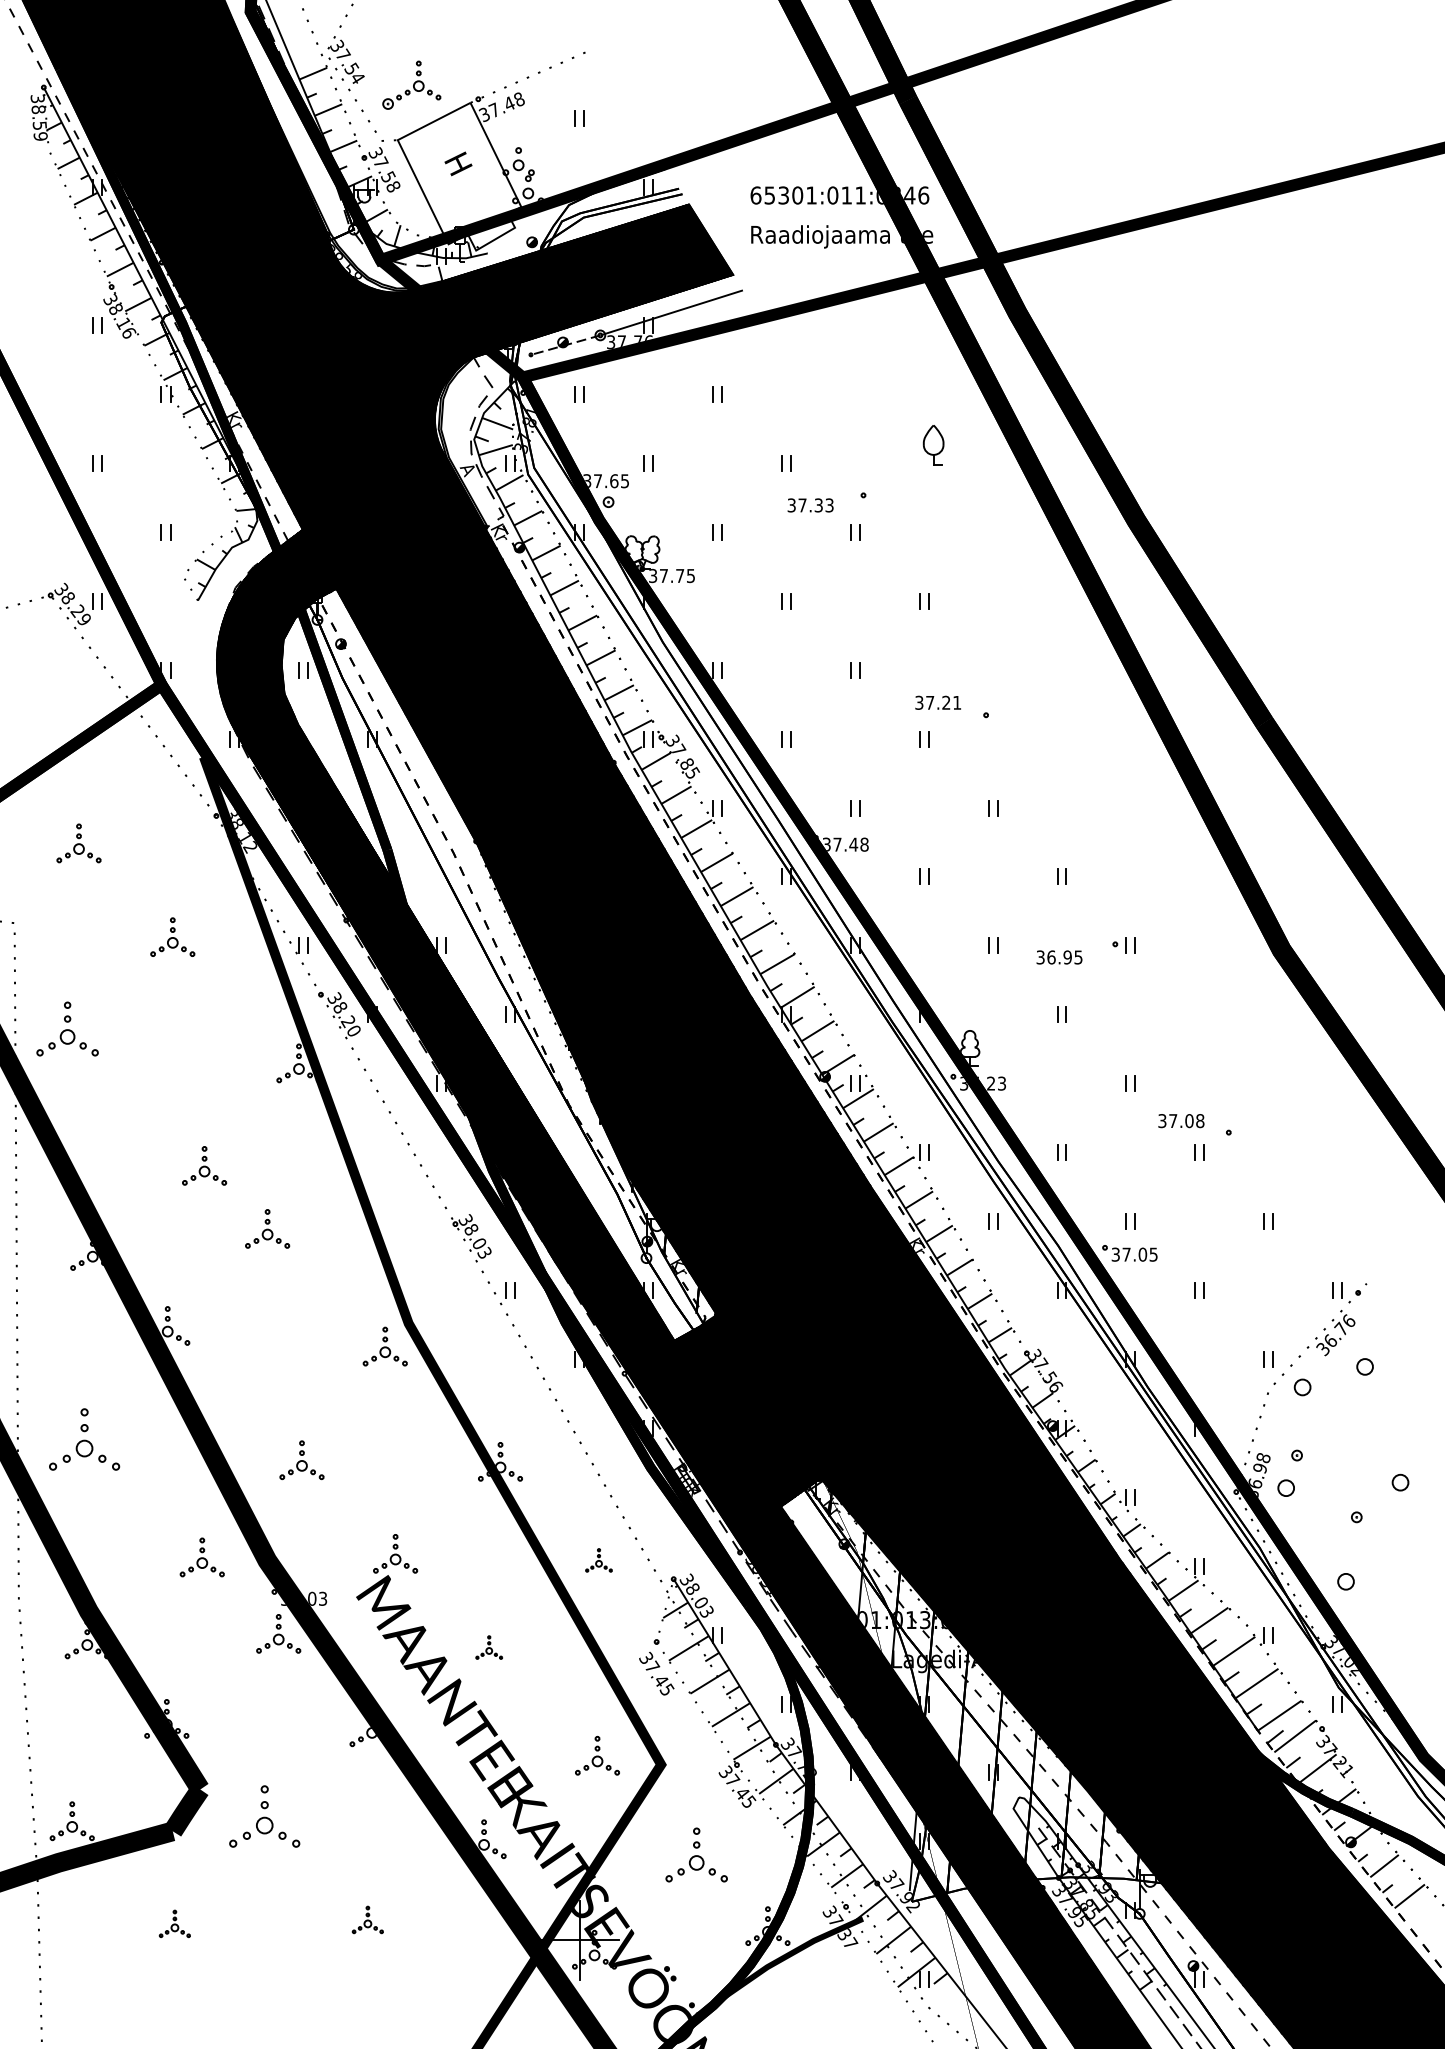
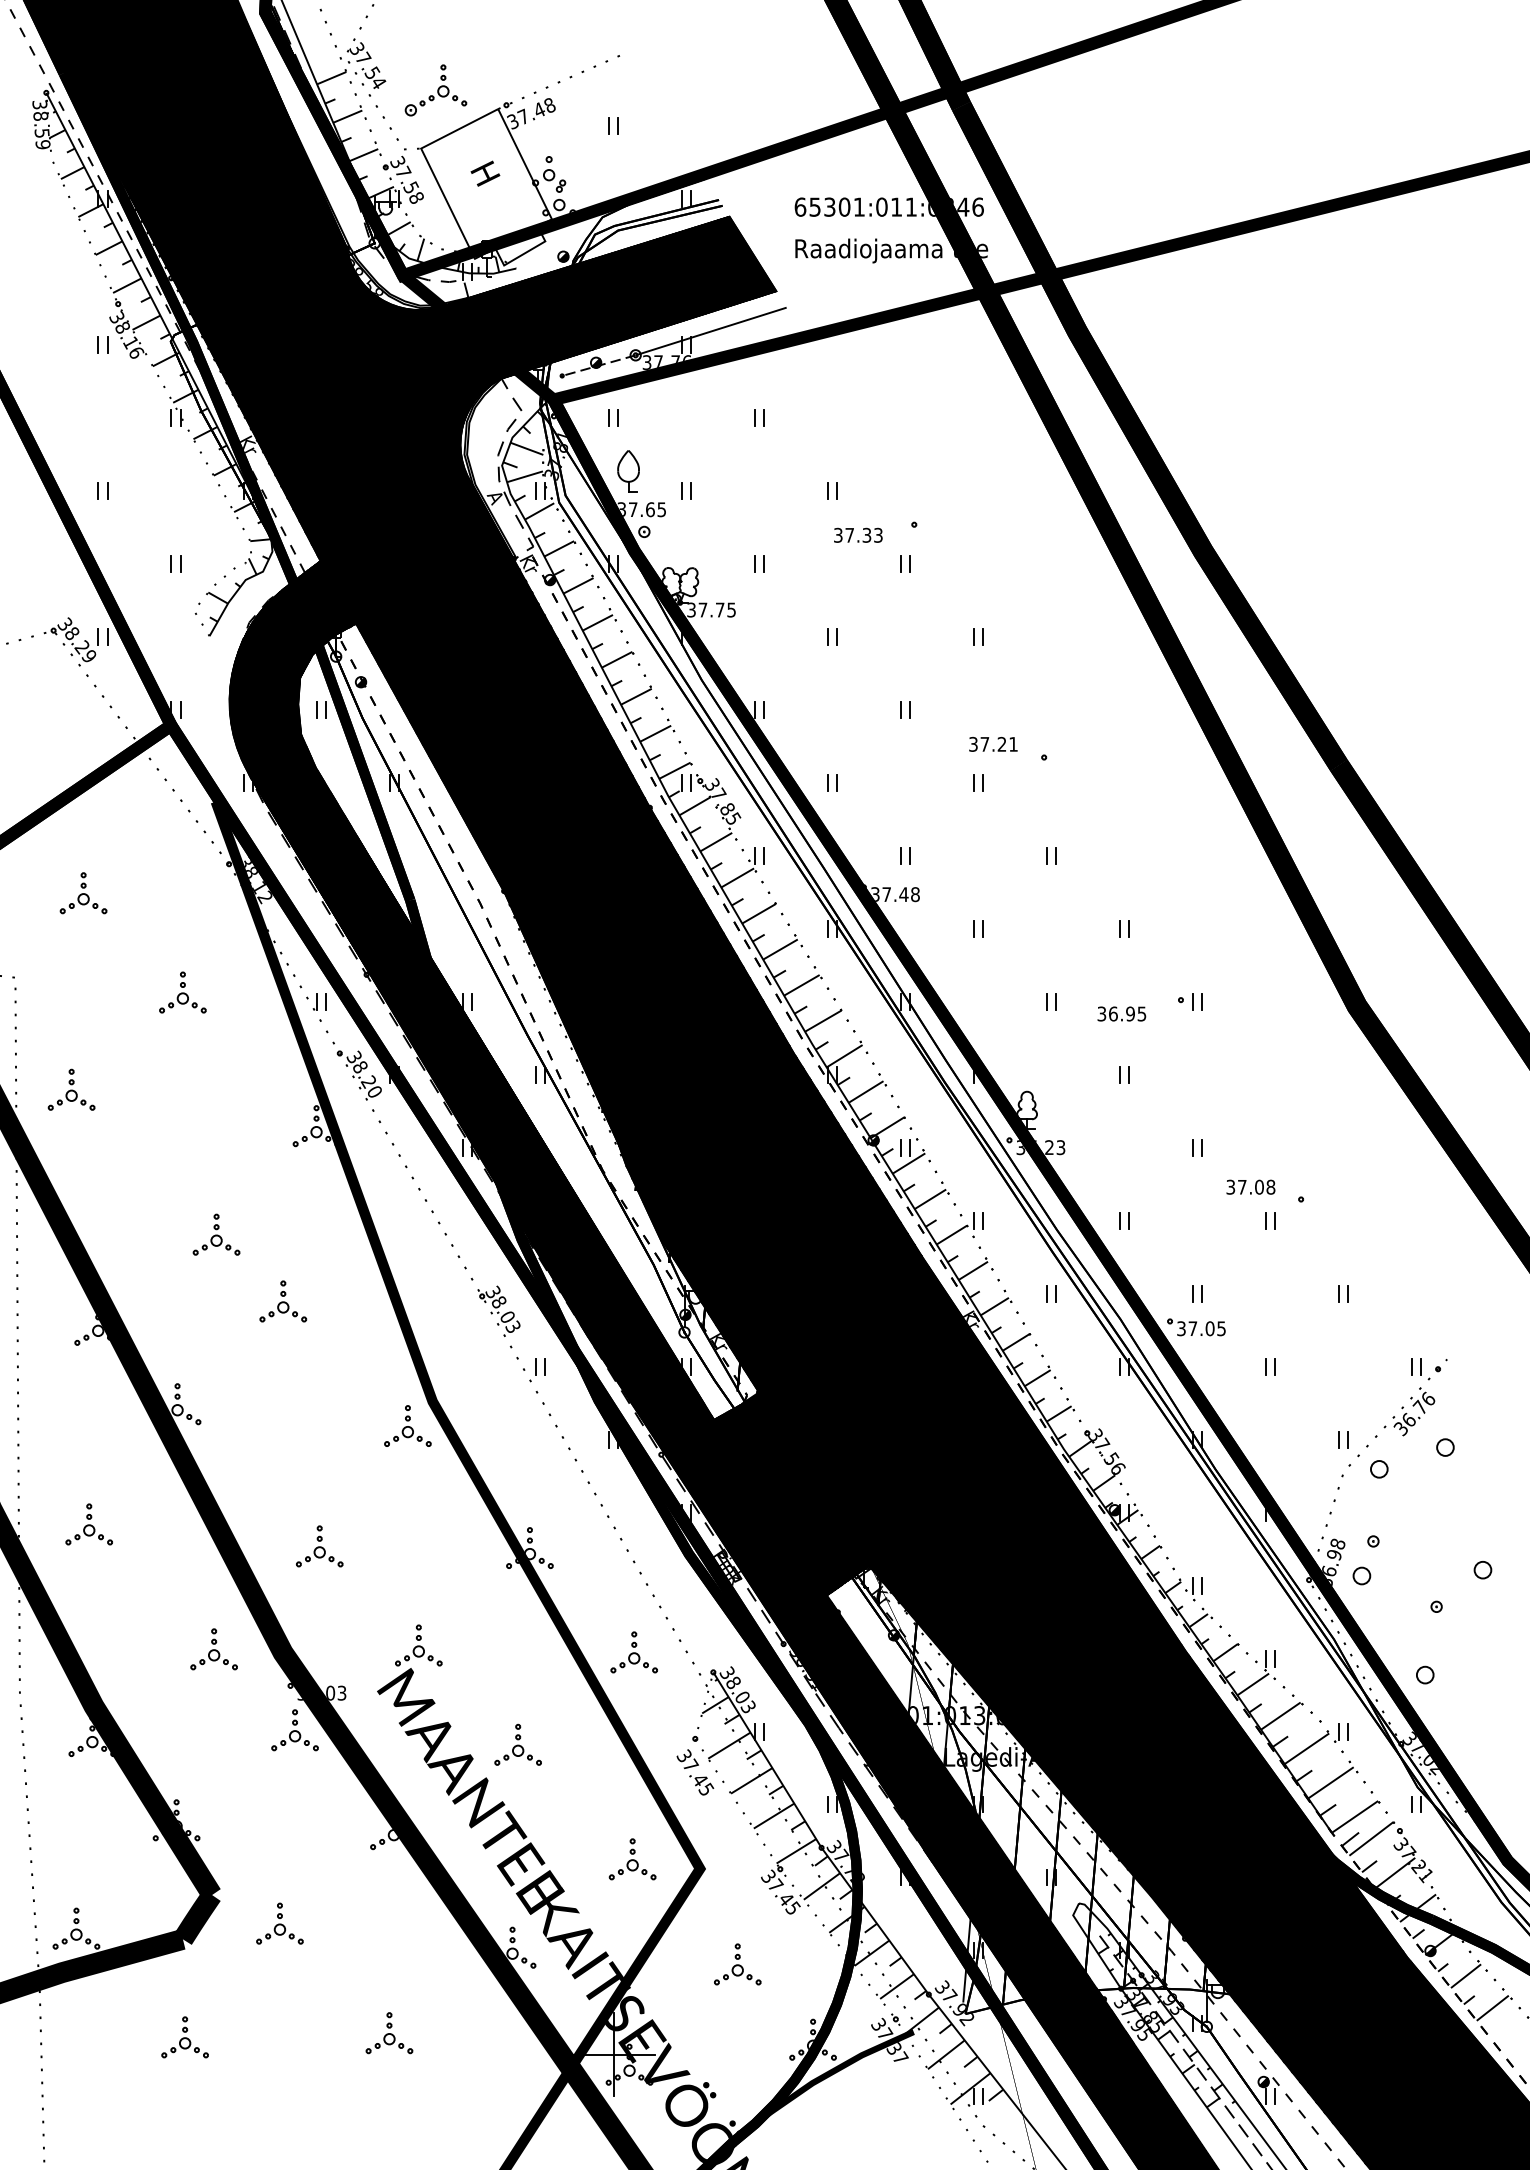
part: (933, 445) -> (628, 471), moved
part: (67, 1028) -> (71, 1089), size x0.71
part: (83, 1439) -> (88, 1524), size x0.62
part: (598, 1560) -> (633, 1652), size x1.67
part: (488, 1647) -> (517, 1744), size x1.67
part: (263, 1816) -> (278, 1923), size x0.62
part: (696, 1854) -> (737, 1963), size x0.71
part: (367, 1919) -> (389, 2032), size x1.43
part: (174, 1923) -> (184, 2036), size x1.43

